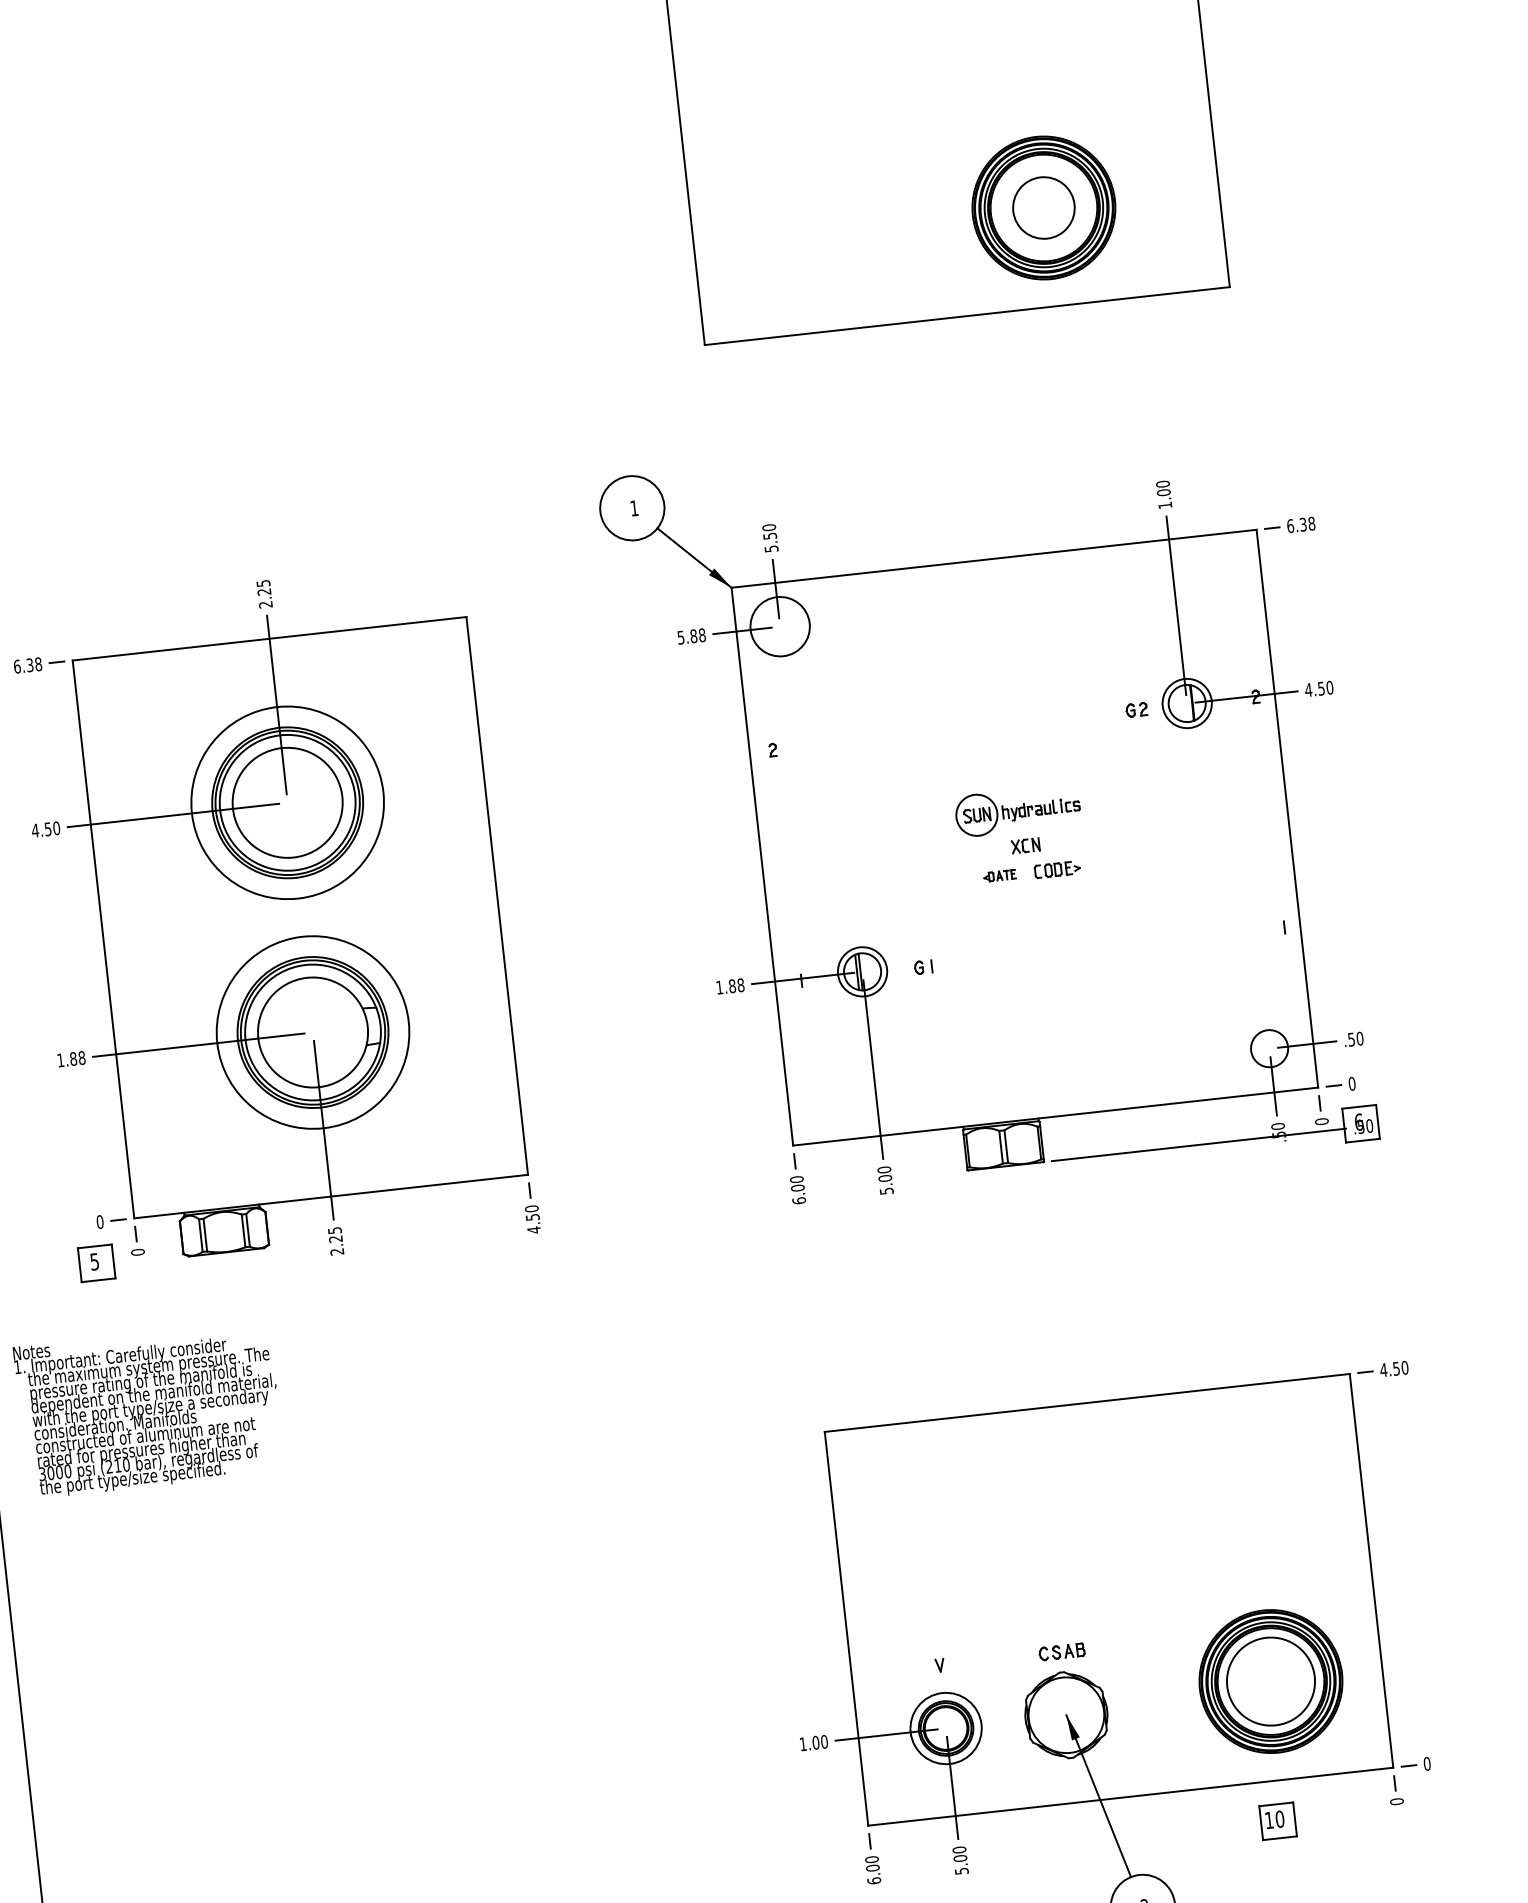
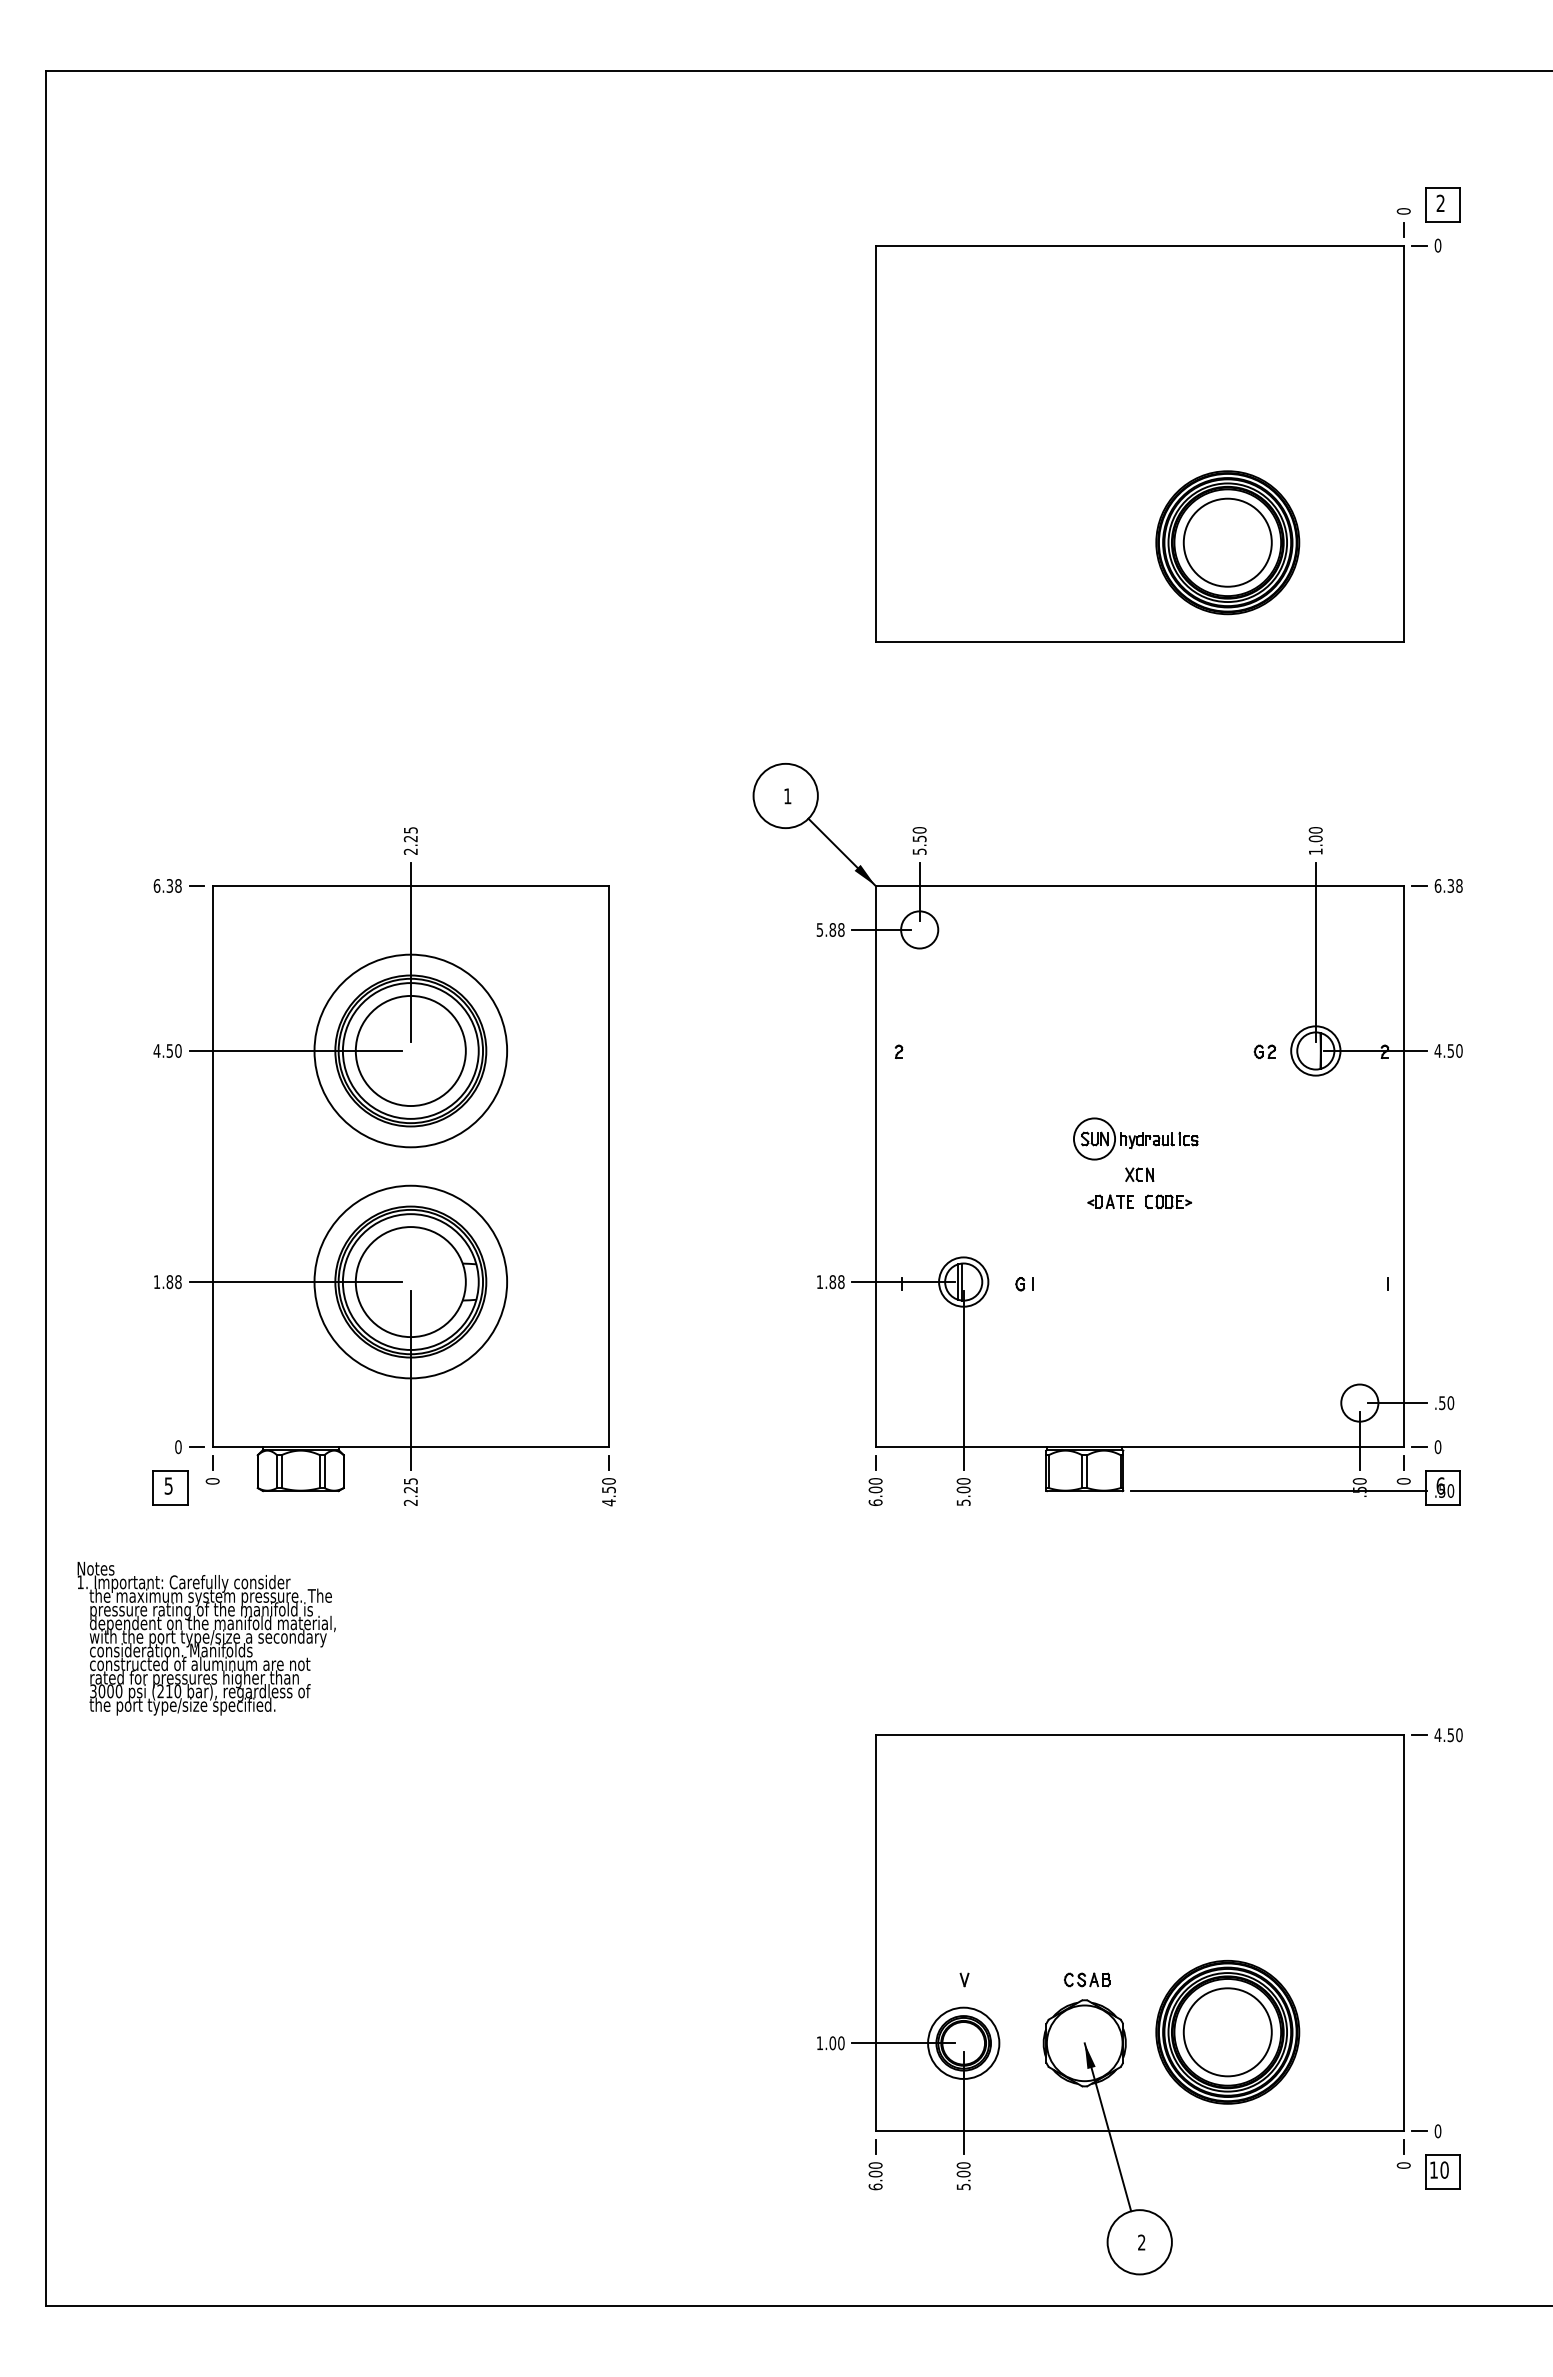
circle: (1043, 207) -> (1227, 542), size x1.43
circle: (779, 626) -> (919, 929), size x0.62
part: (999, 875) -> (1110, 1201), size x1.43
part: (1270, 1681) -> (1227, 2032), moved
part: (1278, 1820) -> (1442, 2171), moved

